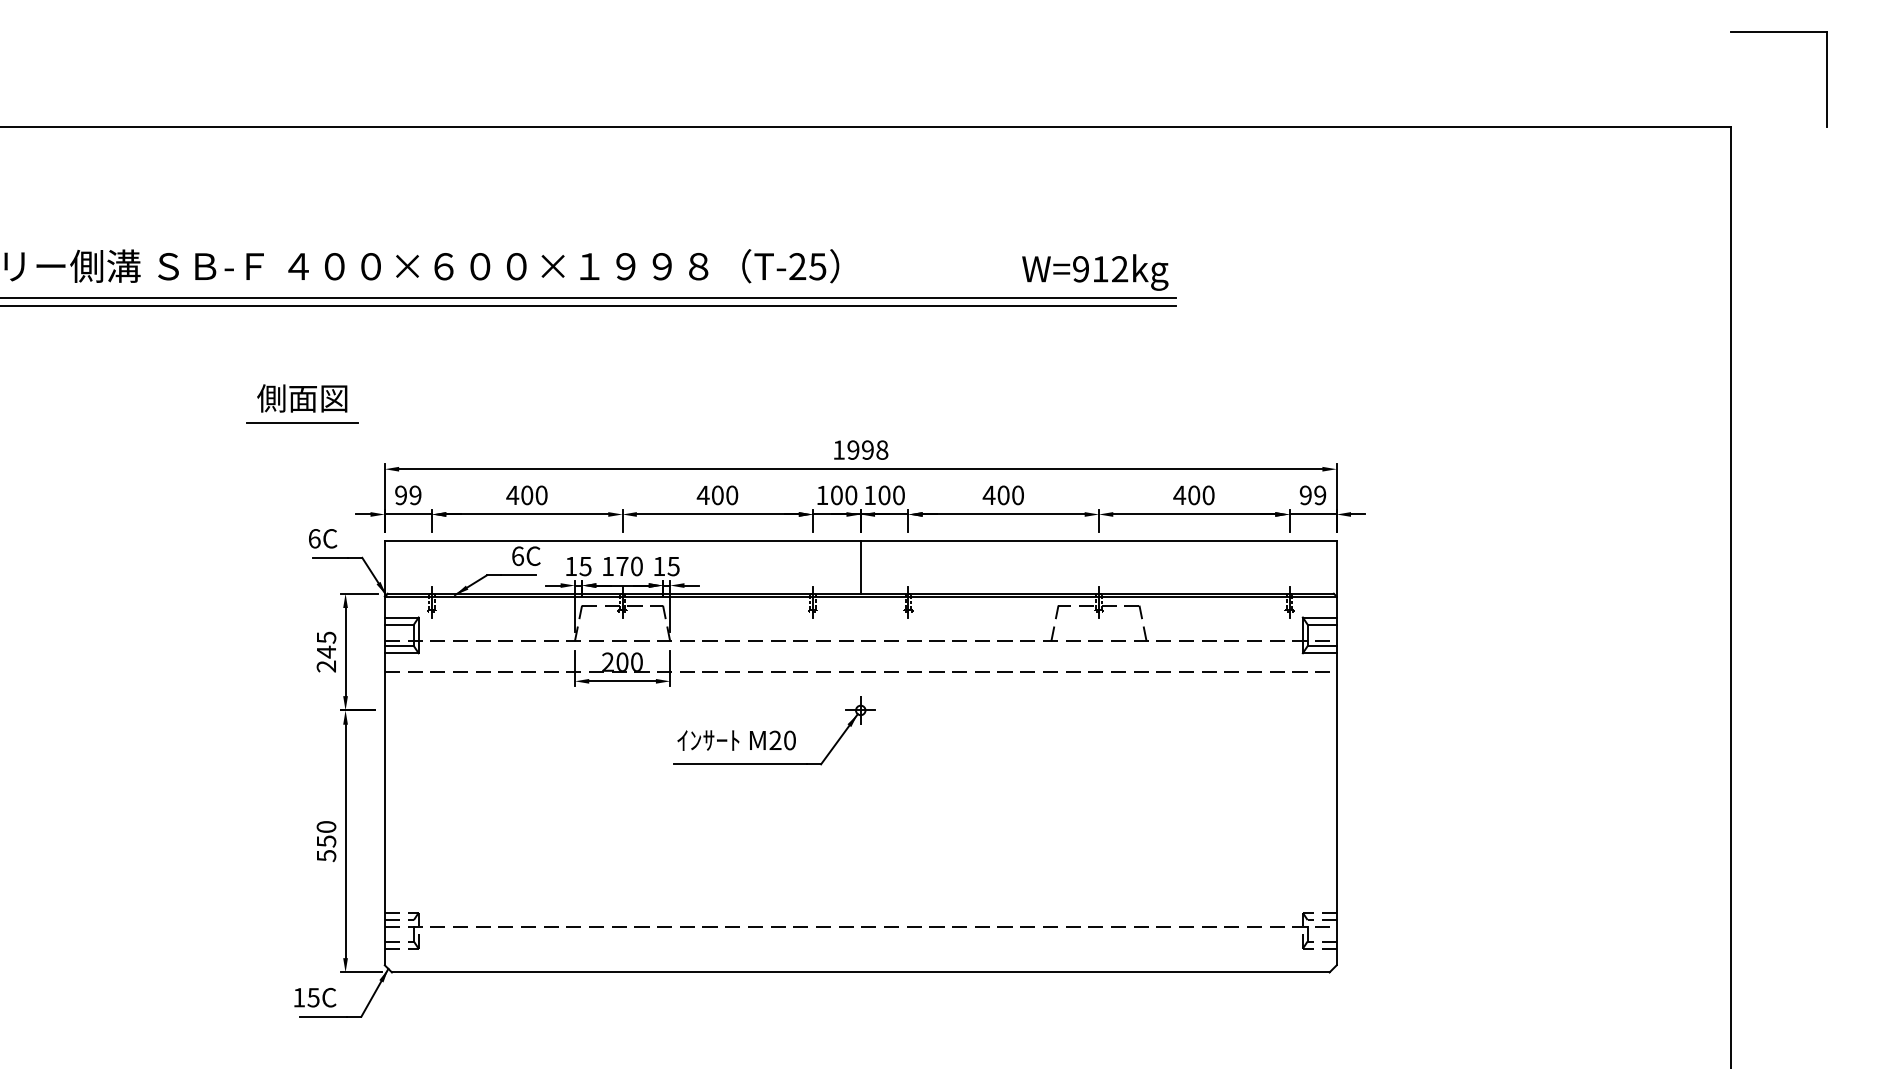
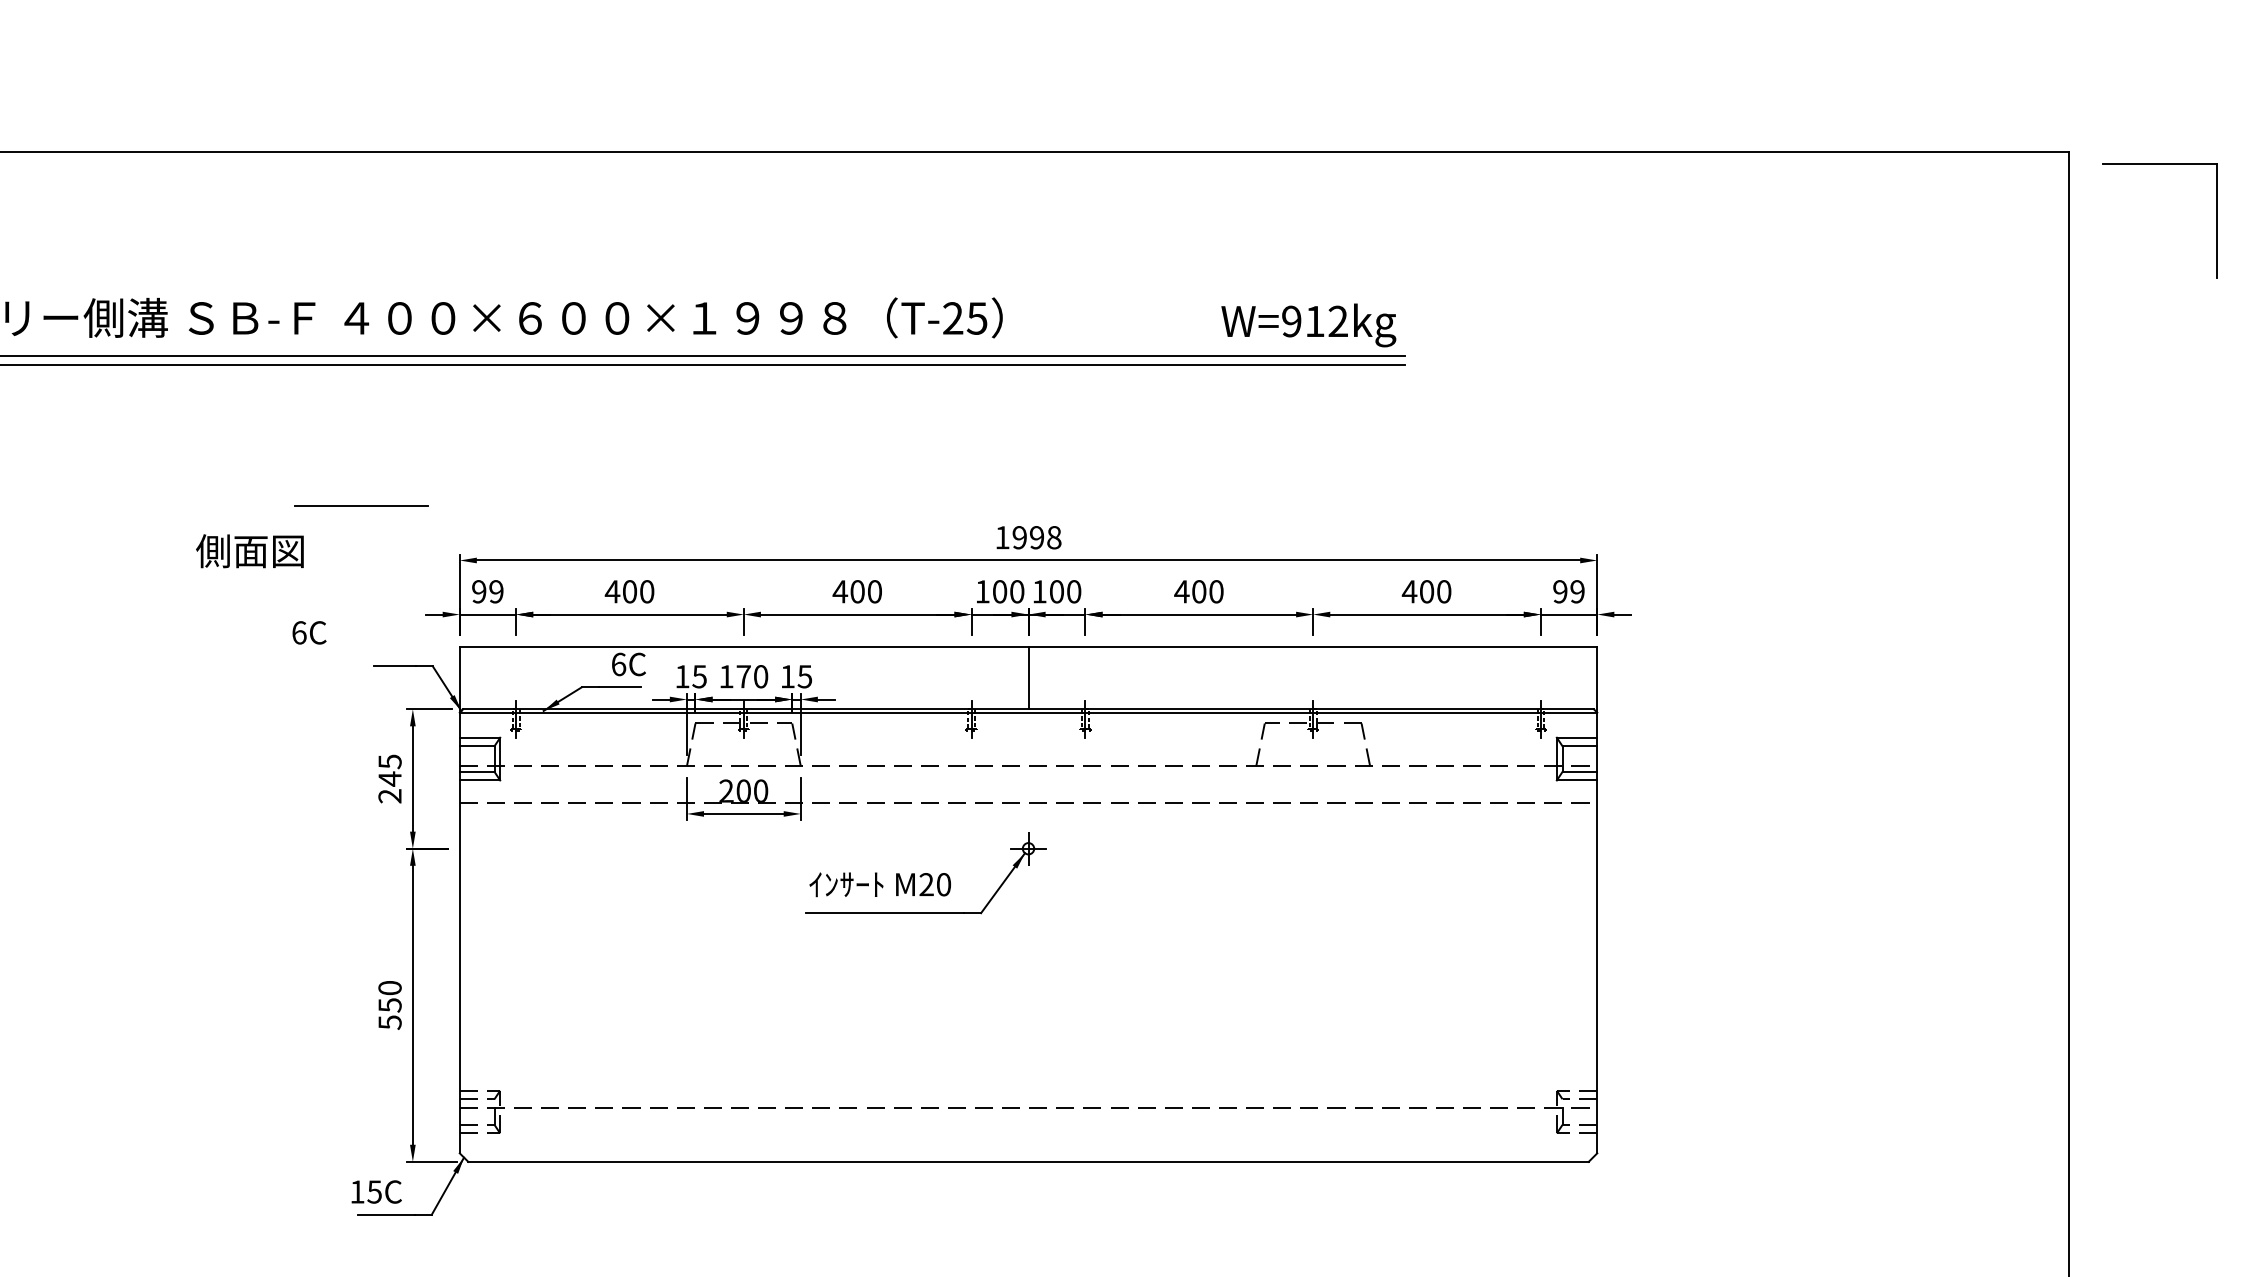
part: (1778, 32) -> (2159, 164), moved
text: (302, 398) -> (250, 551), moved
text: (323, 538) -> (310, 632), moved

